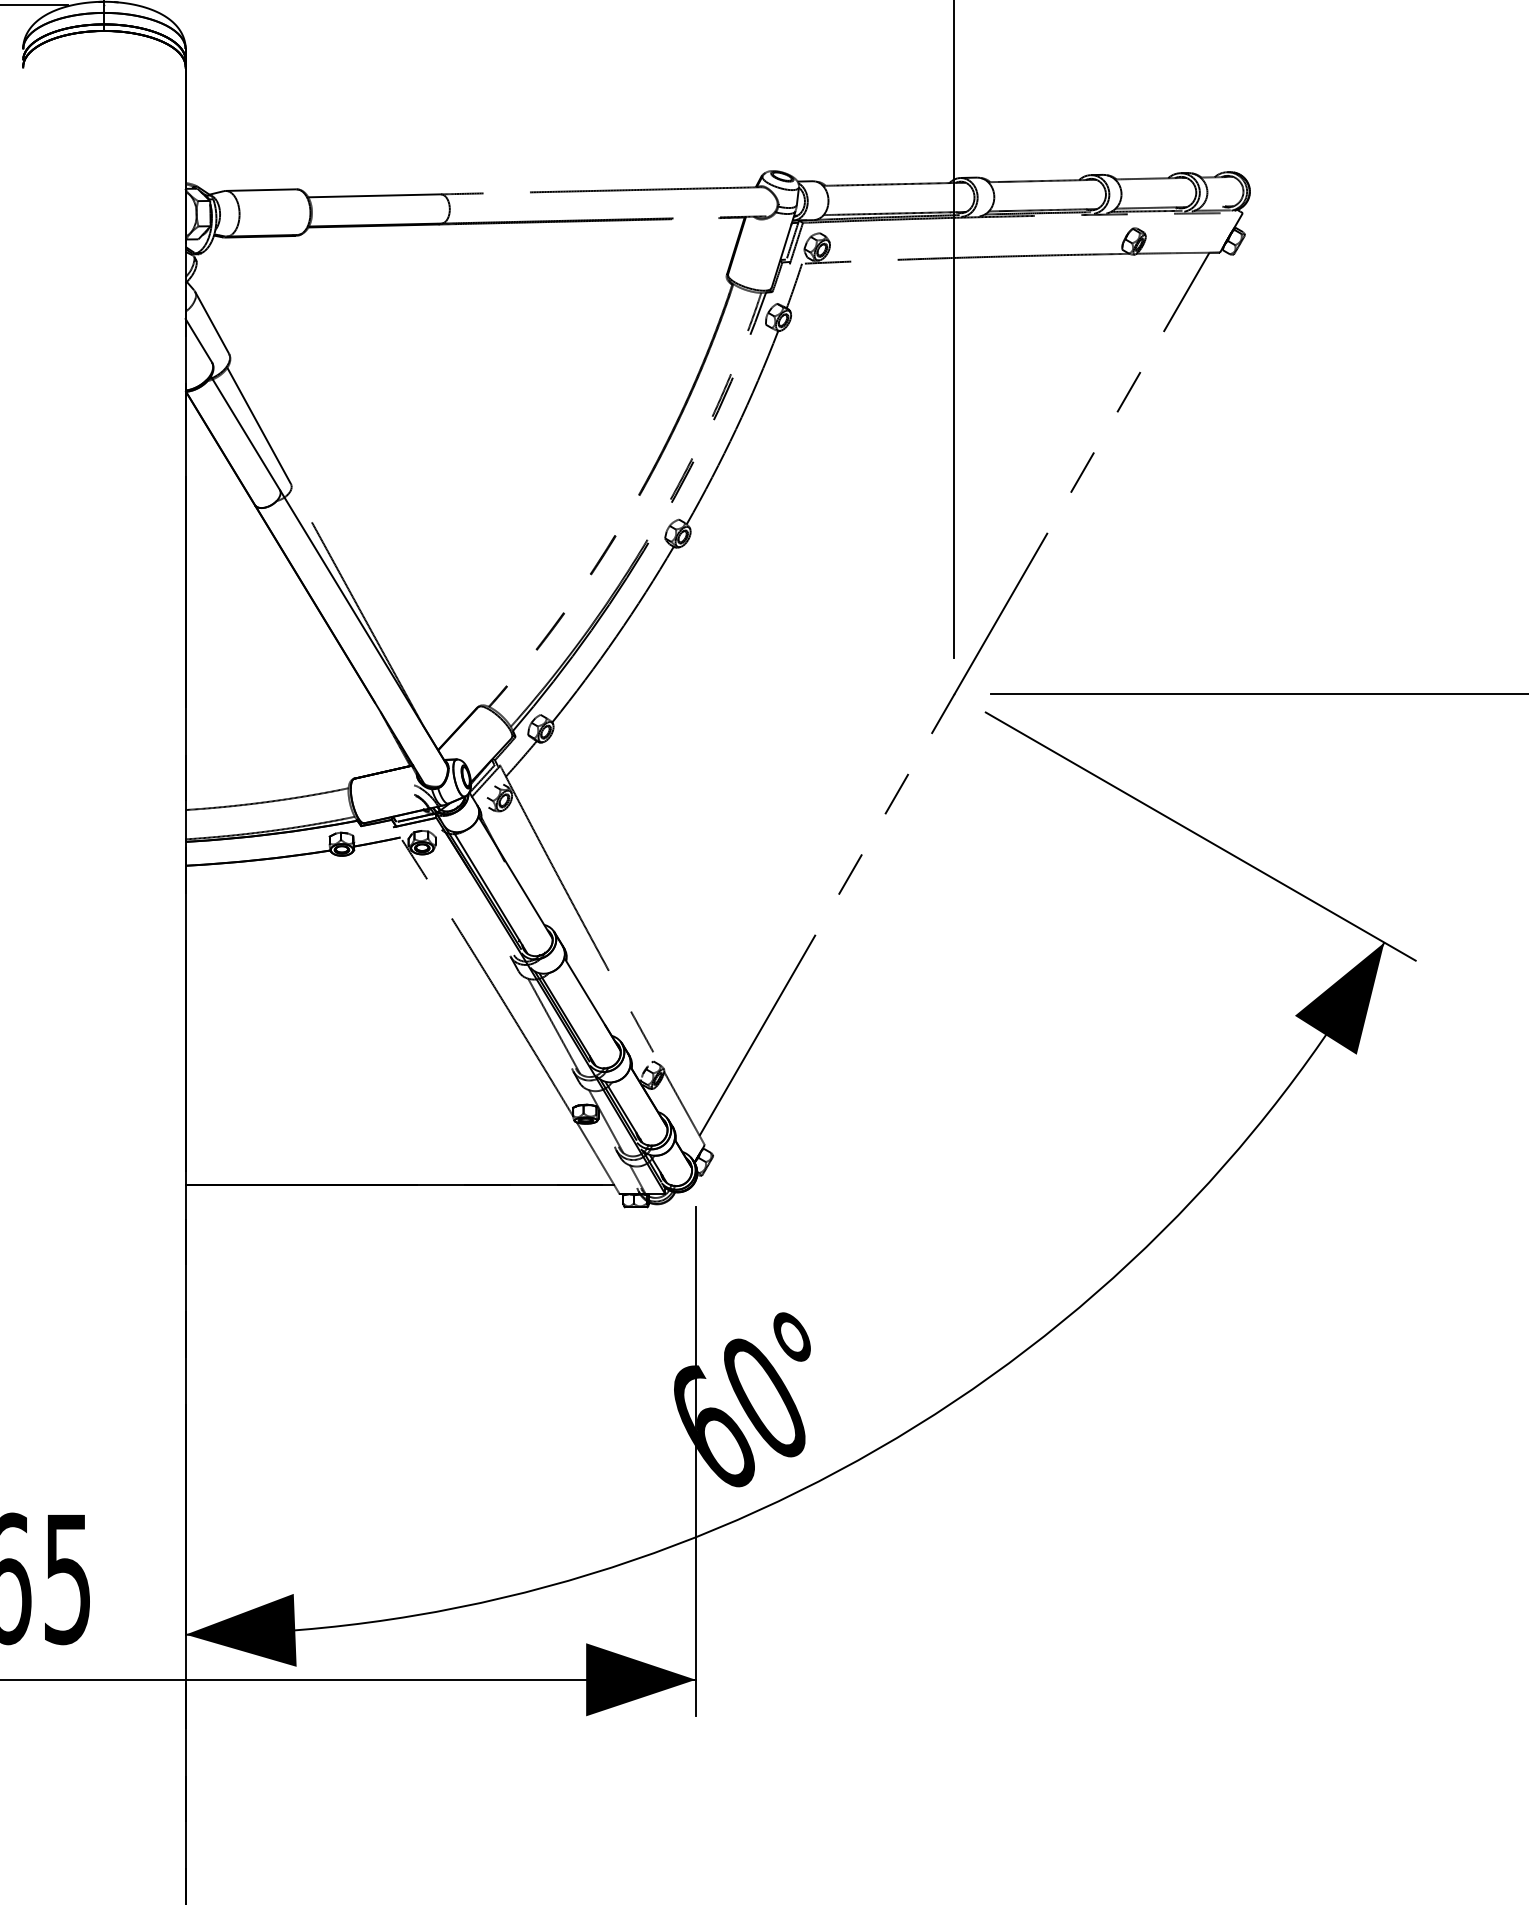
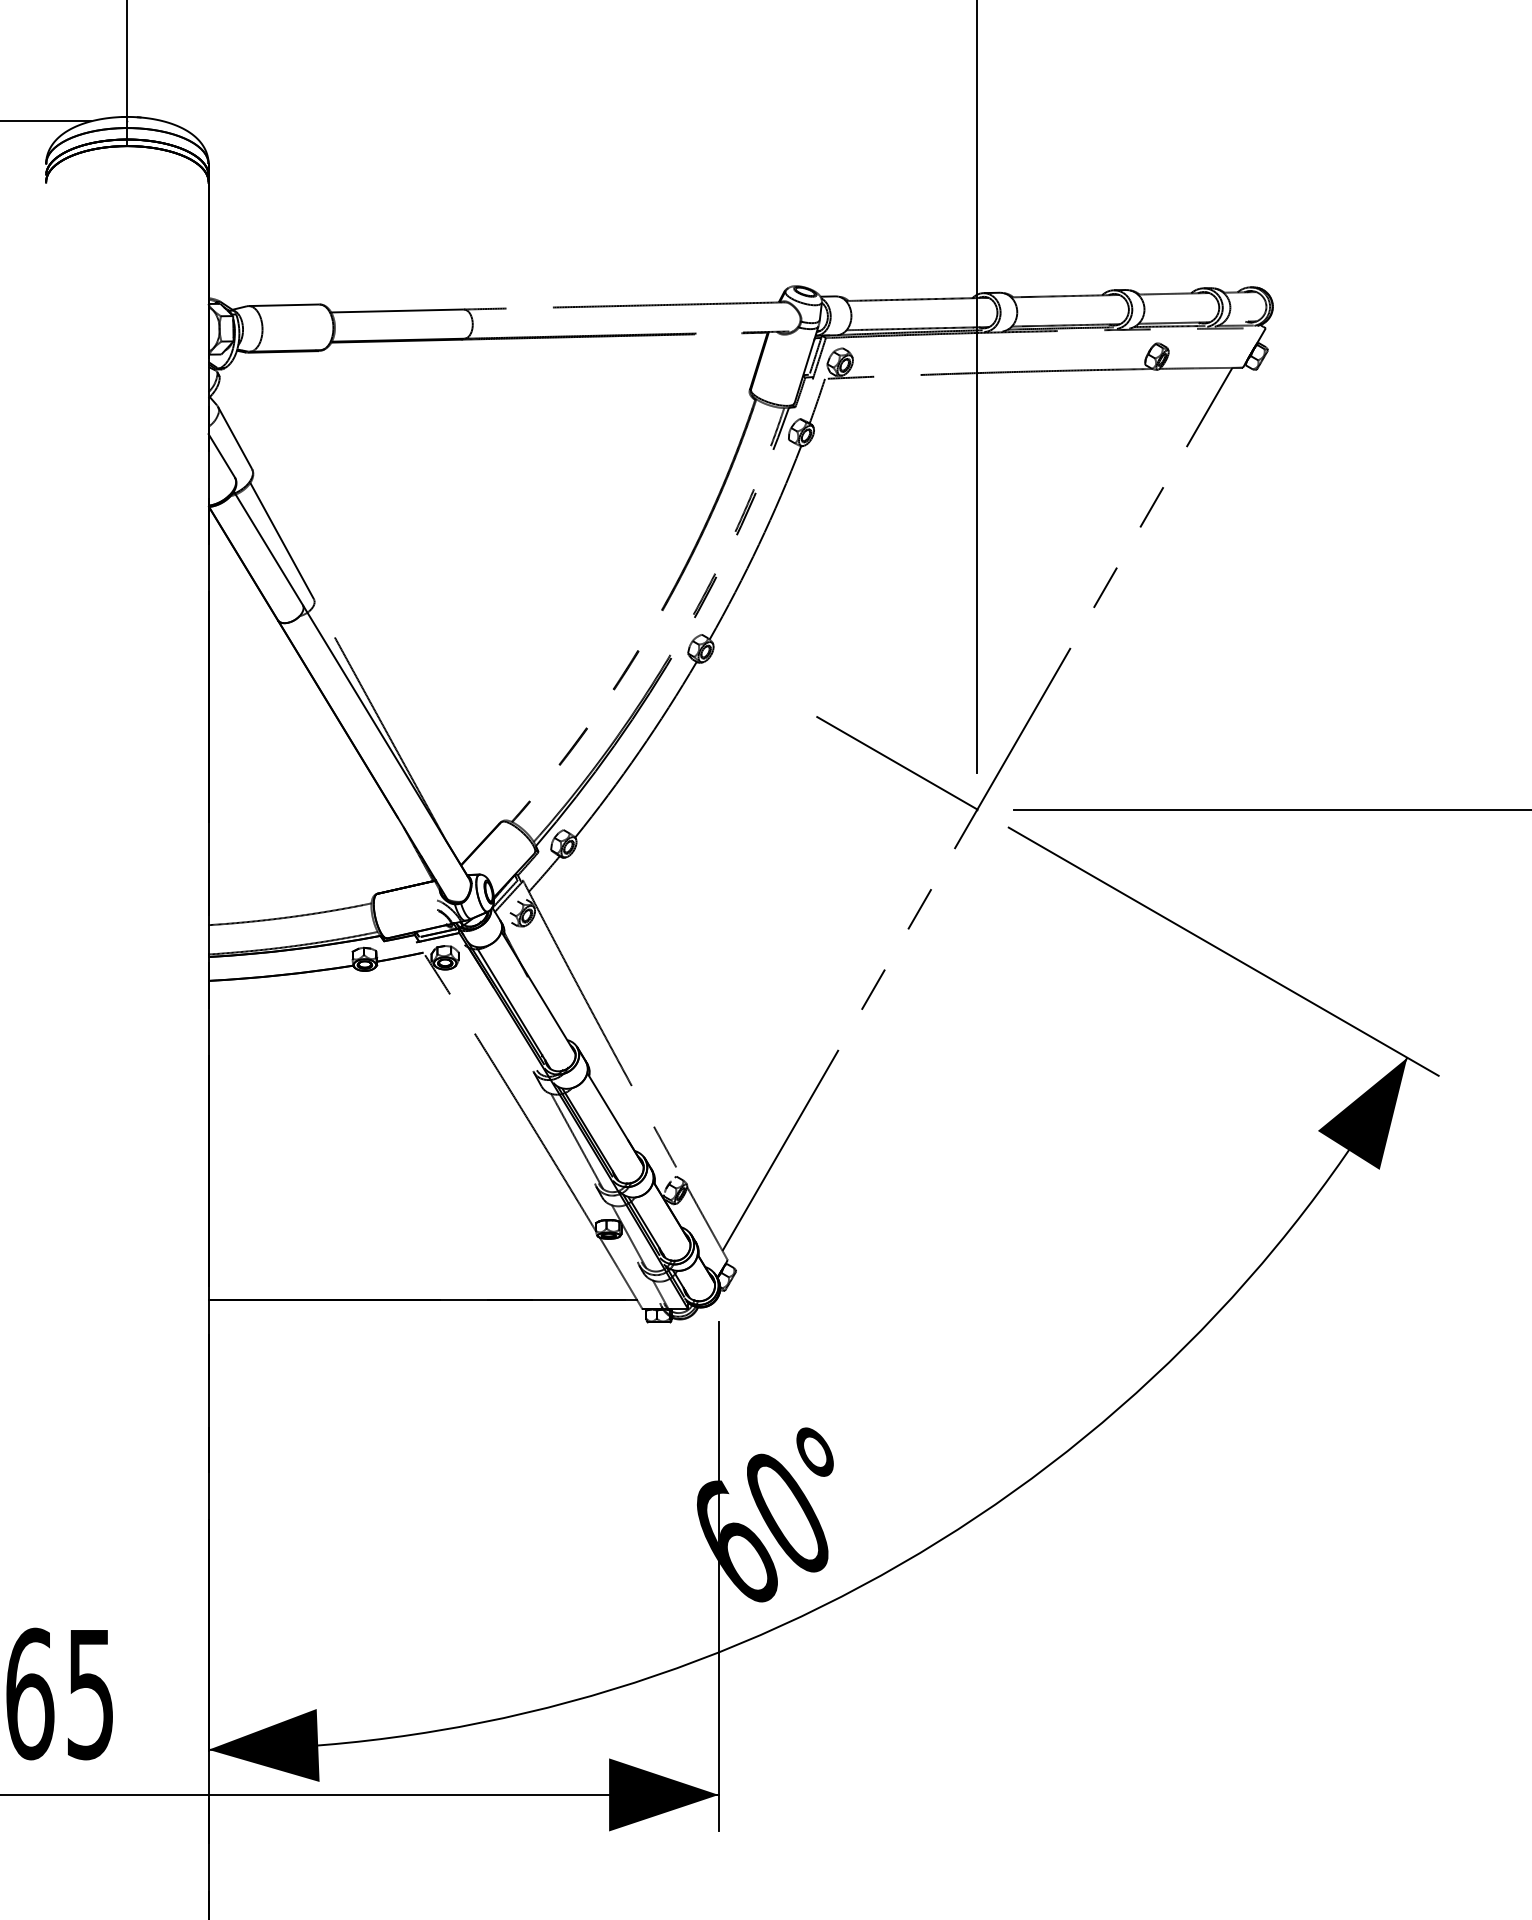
line: (874, 648) -> (897, 763), added

